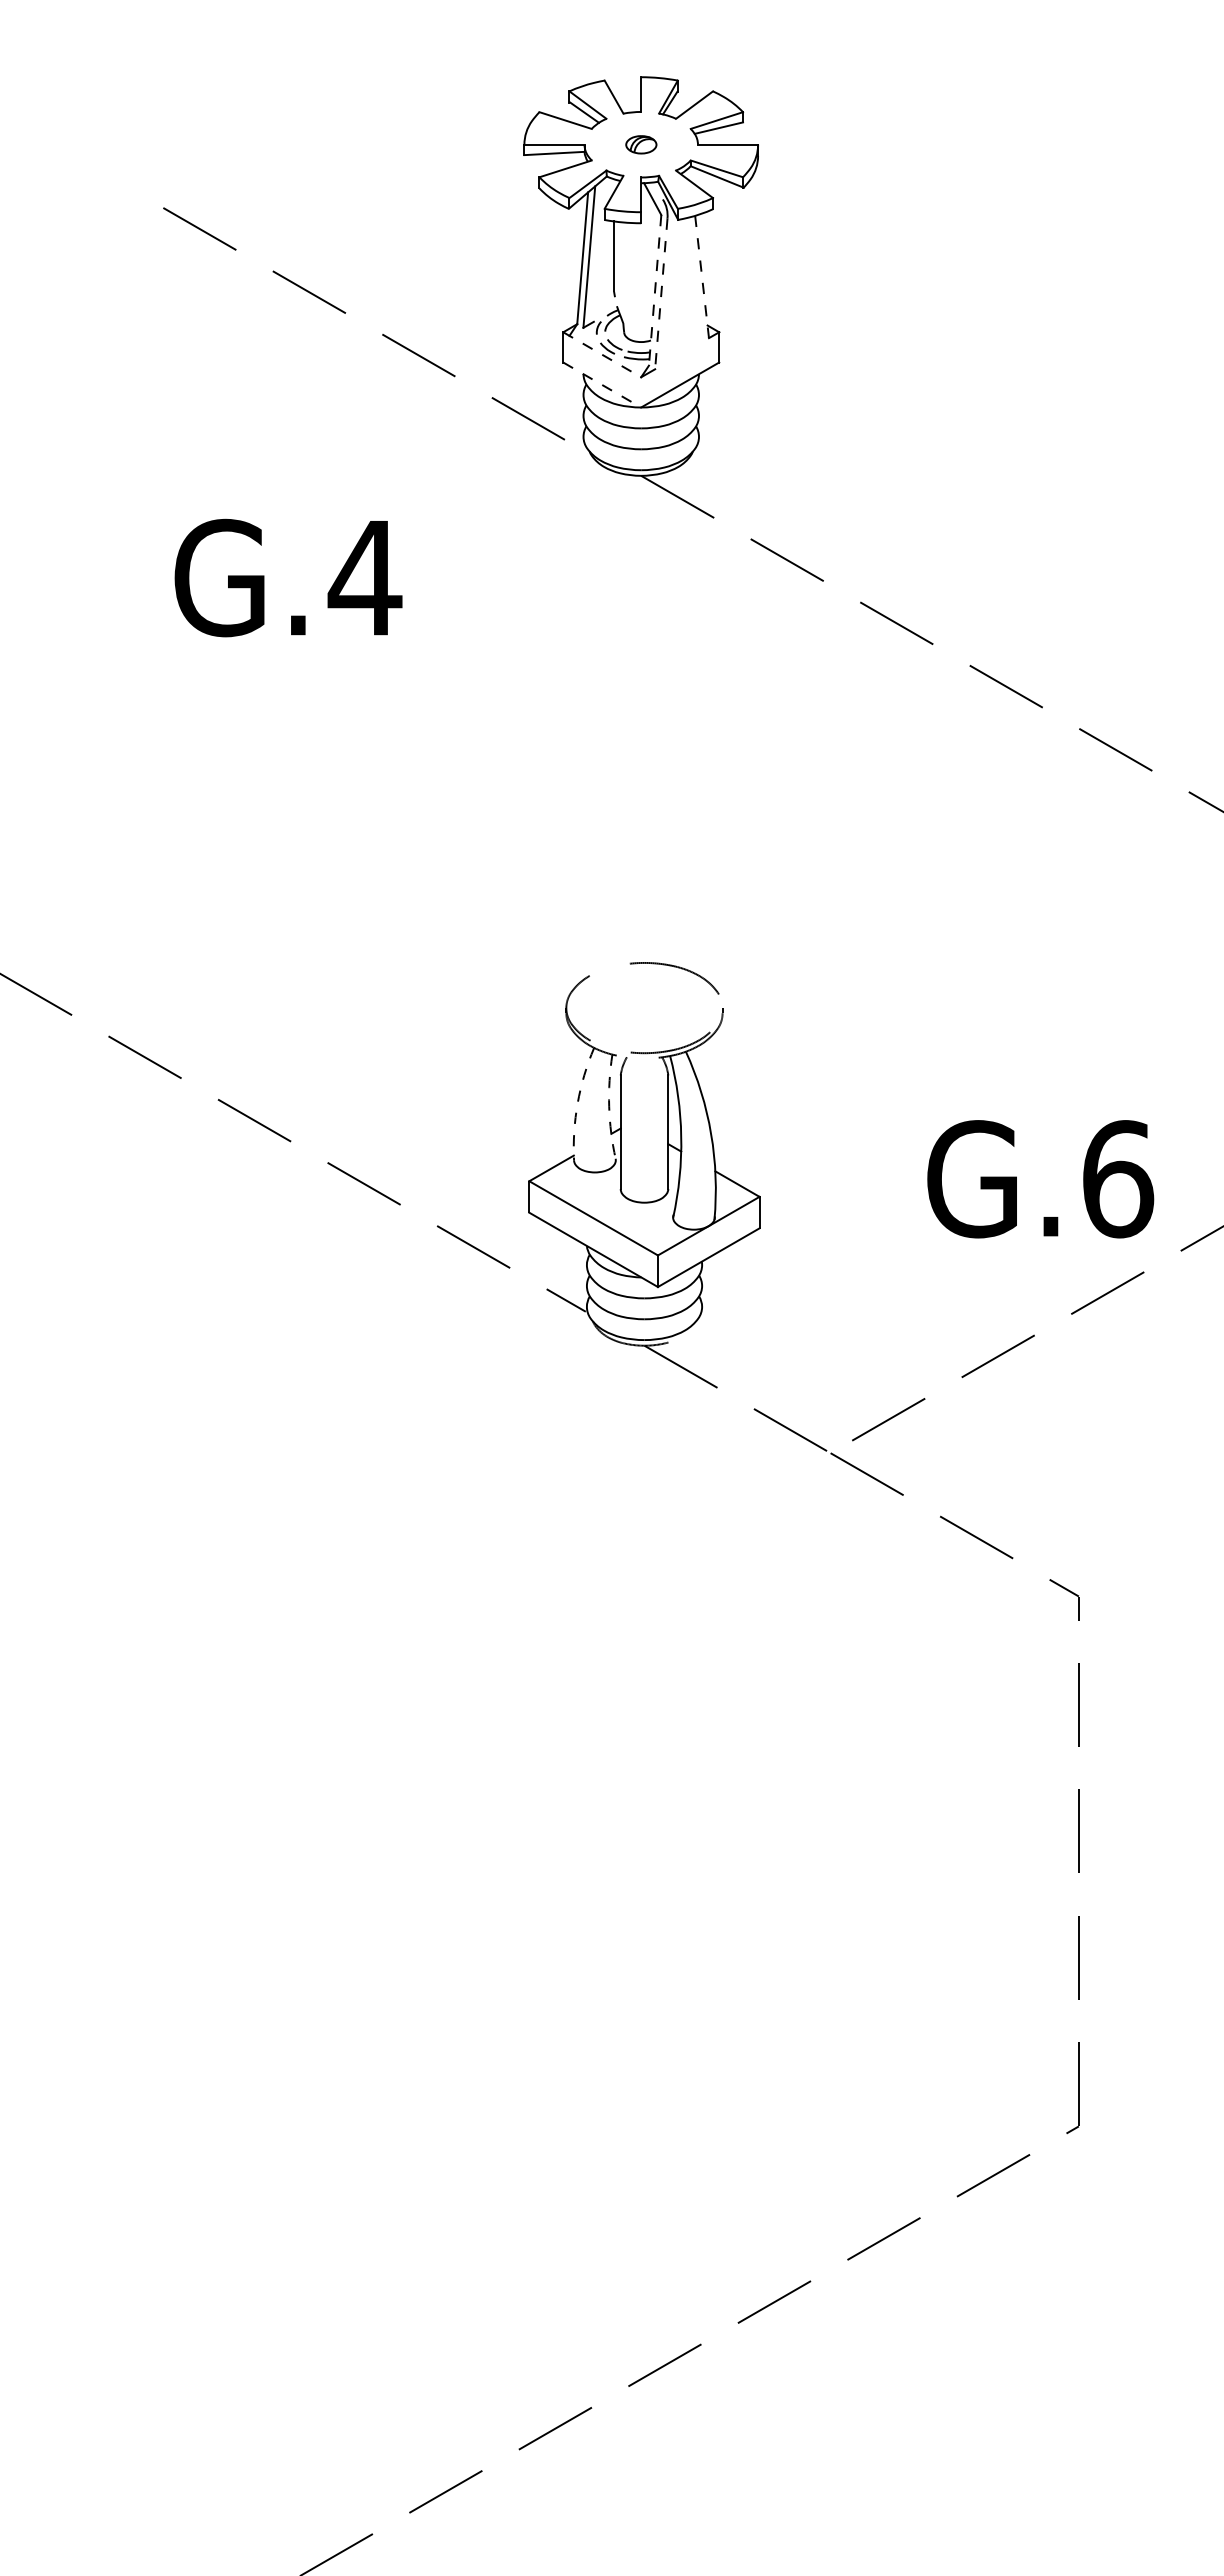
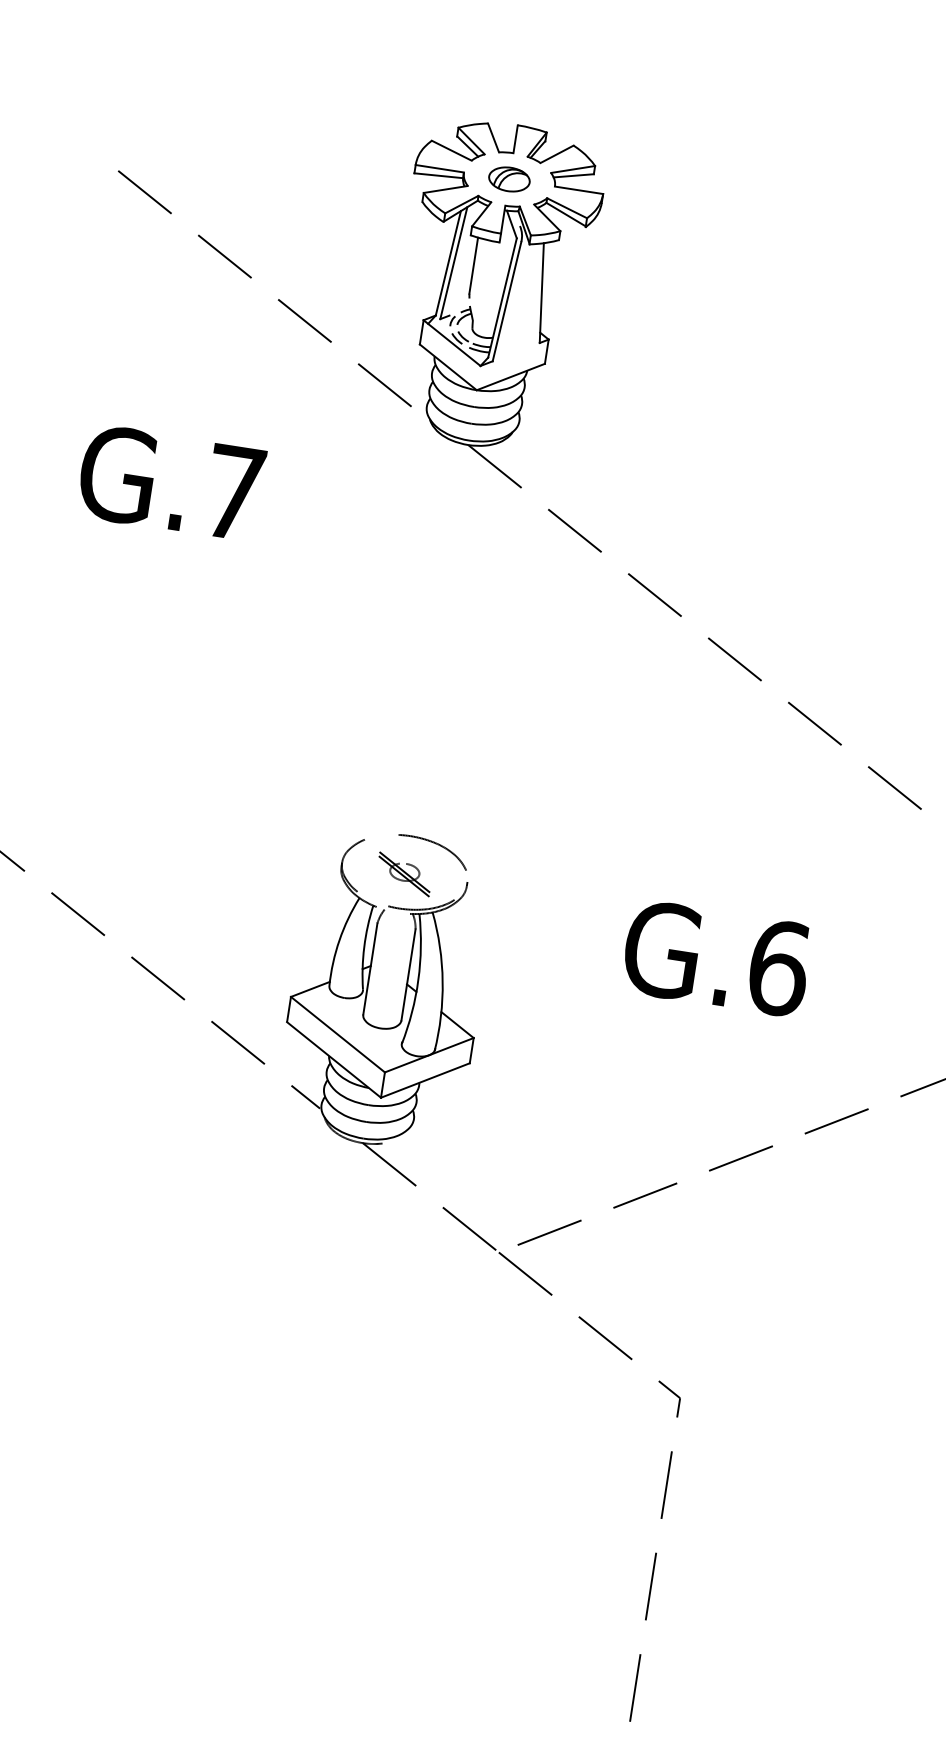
part: (641, 144) -> (509, 179), size x1.67
line: (702, 276) -> (542, 292), dashed -> solid
line: (655, 290) -> (502, 298), dashed -> solid
line: (661, 293) -> (507, 301), dashed -> solid
line: (602, 354) -> (452, 342), dashed -> solid
line: (602, 385) -> (448, 367), dashed -> solid
text: (364, 578) -> (233, 493), G.4 -> G.7
part: (644, 1010) -> (404, 874), added
arc: (577, 1103) -> (339, 940), dashed -> solid
arc: (609, 1106) -> (364, 946), dashed -> solid
text: (1040, 1179) -> (716, 958), moved

